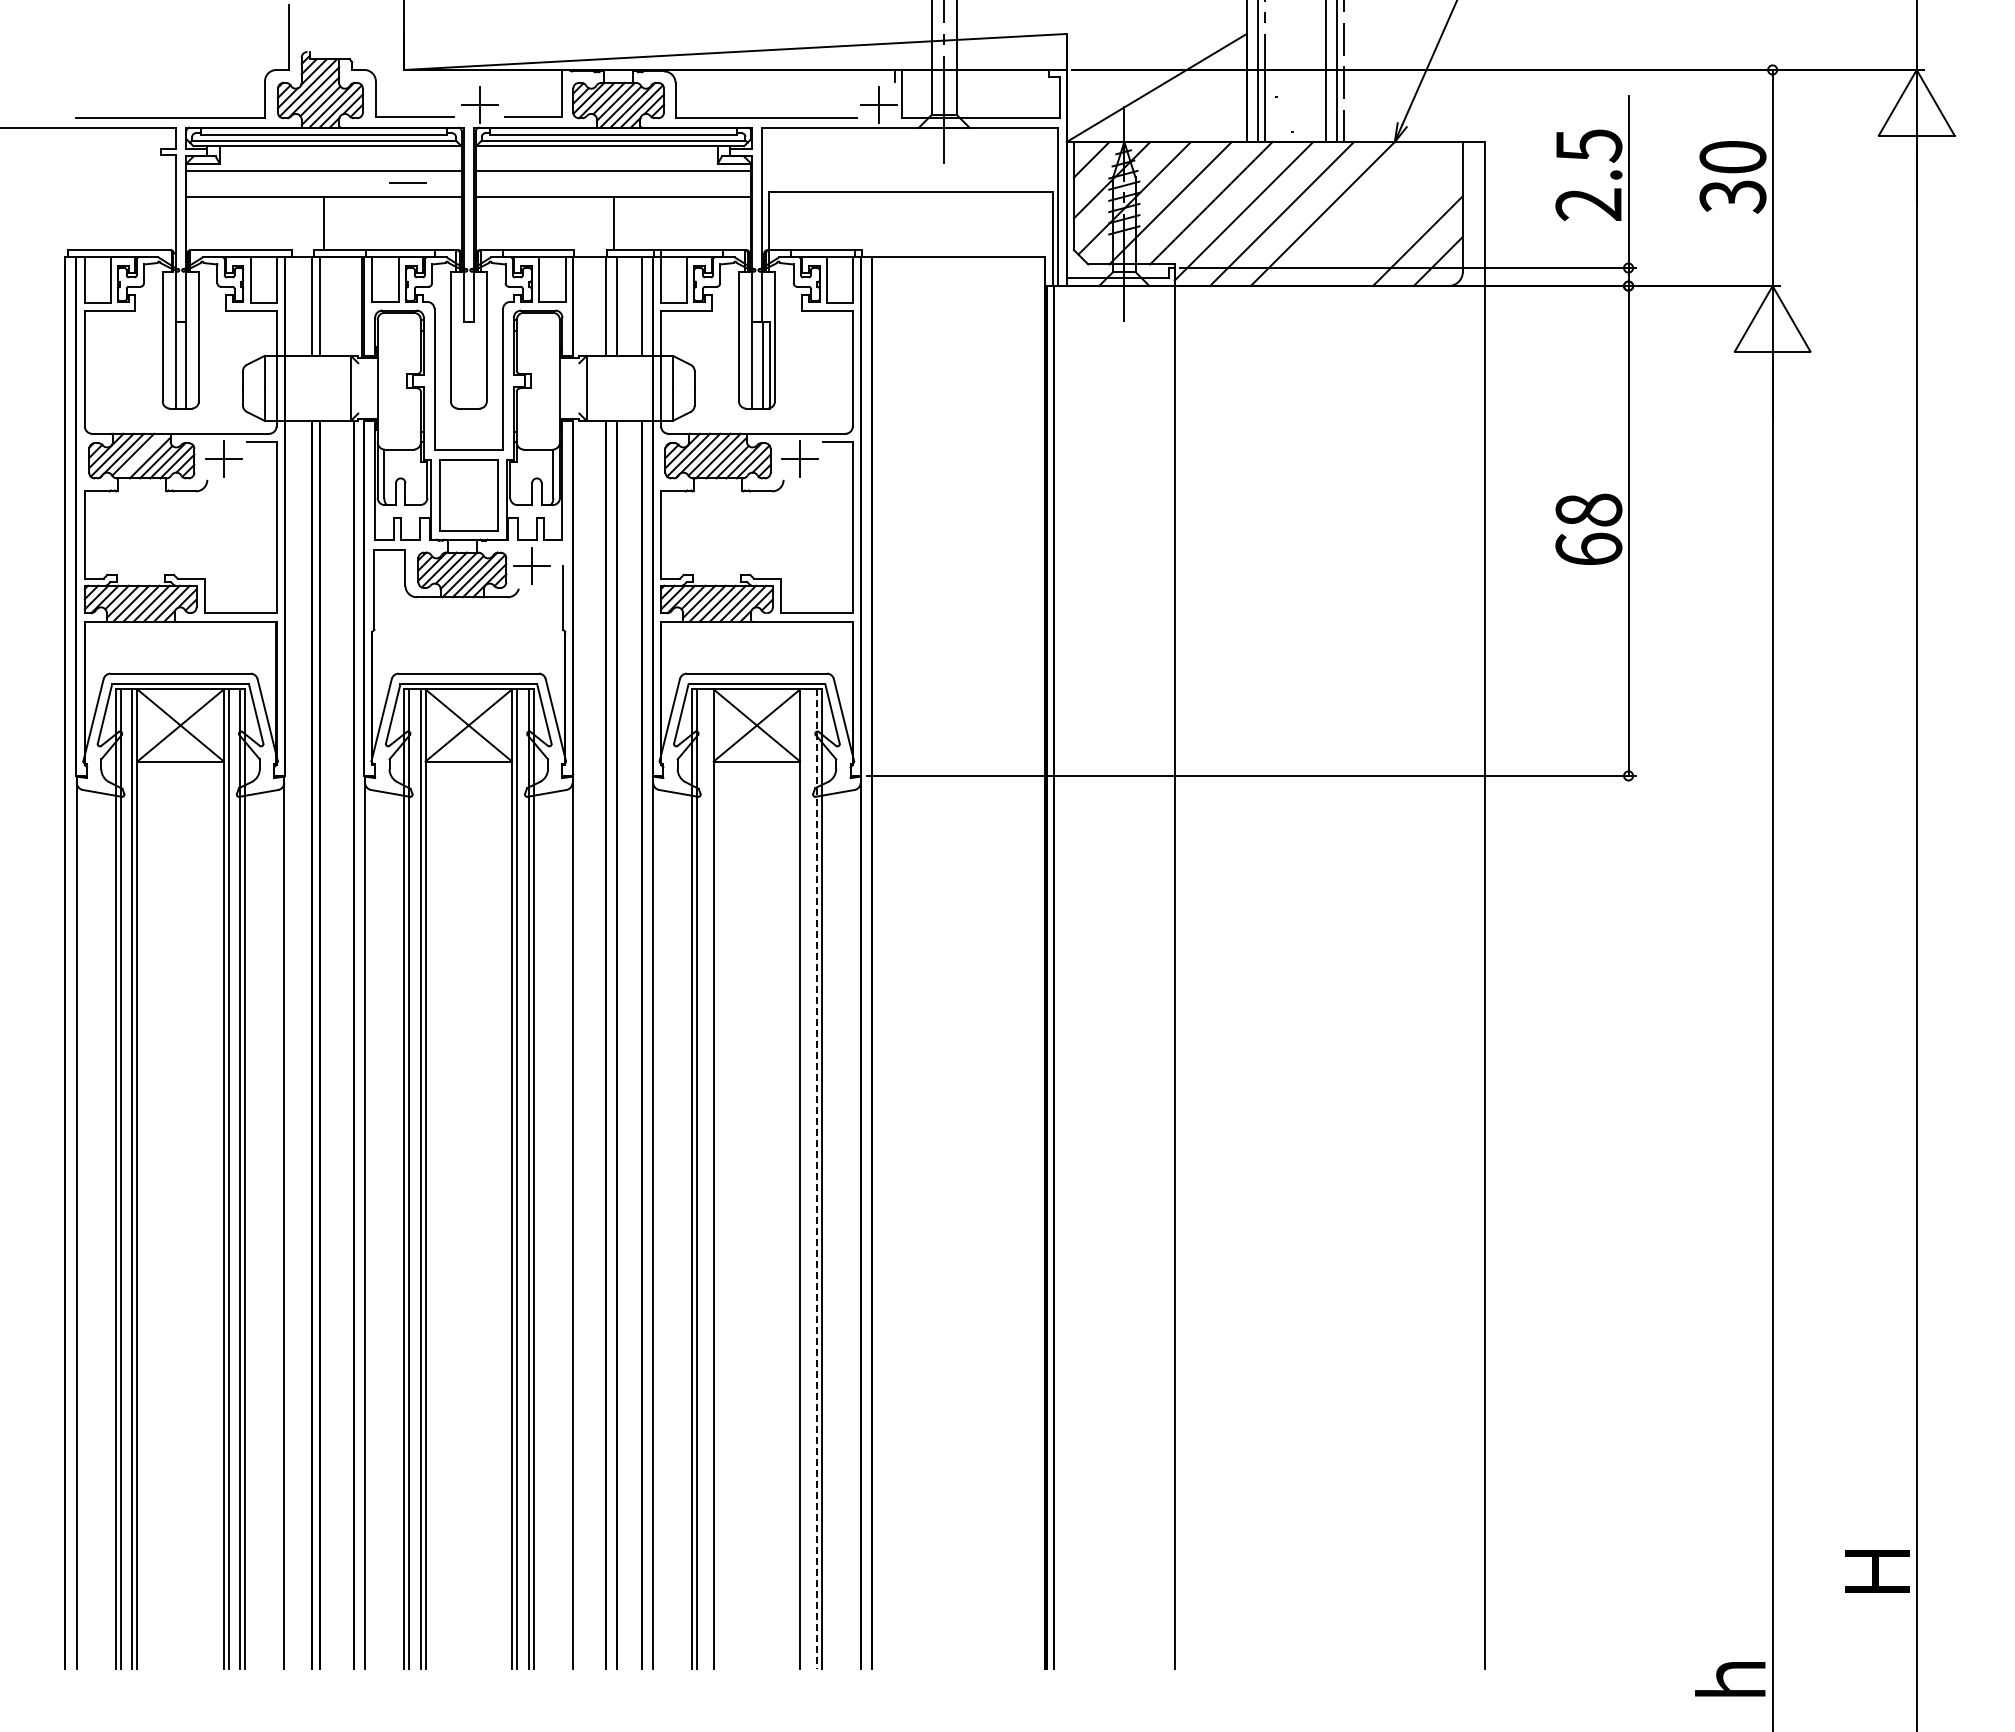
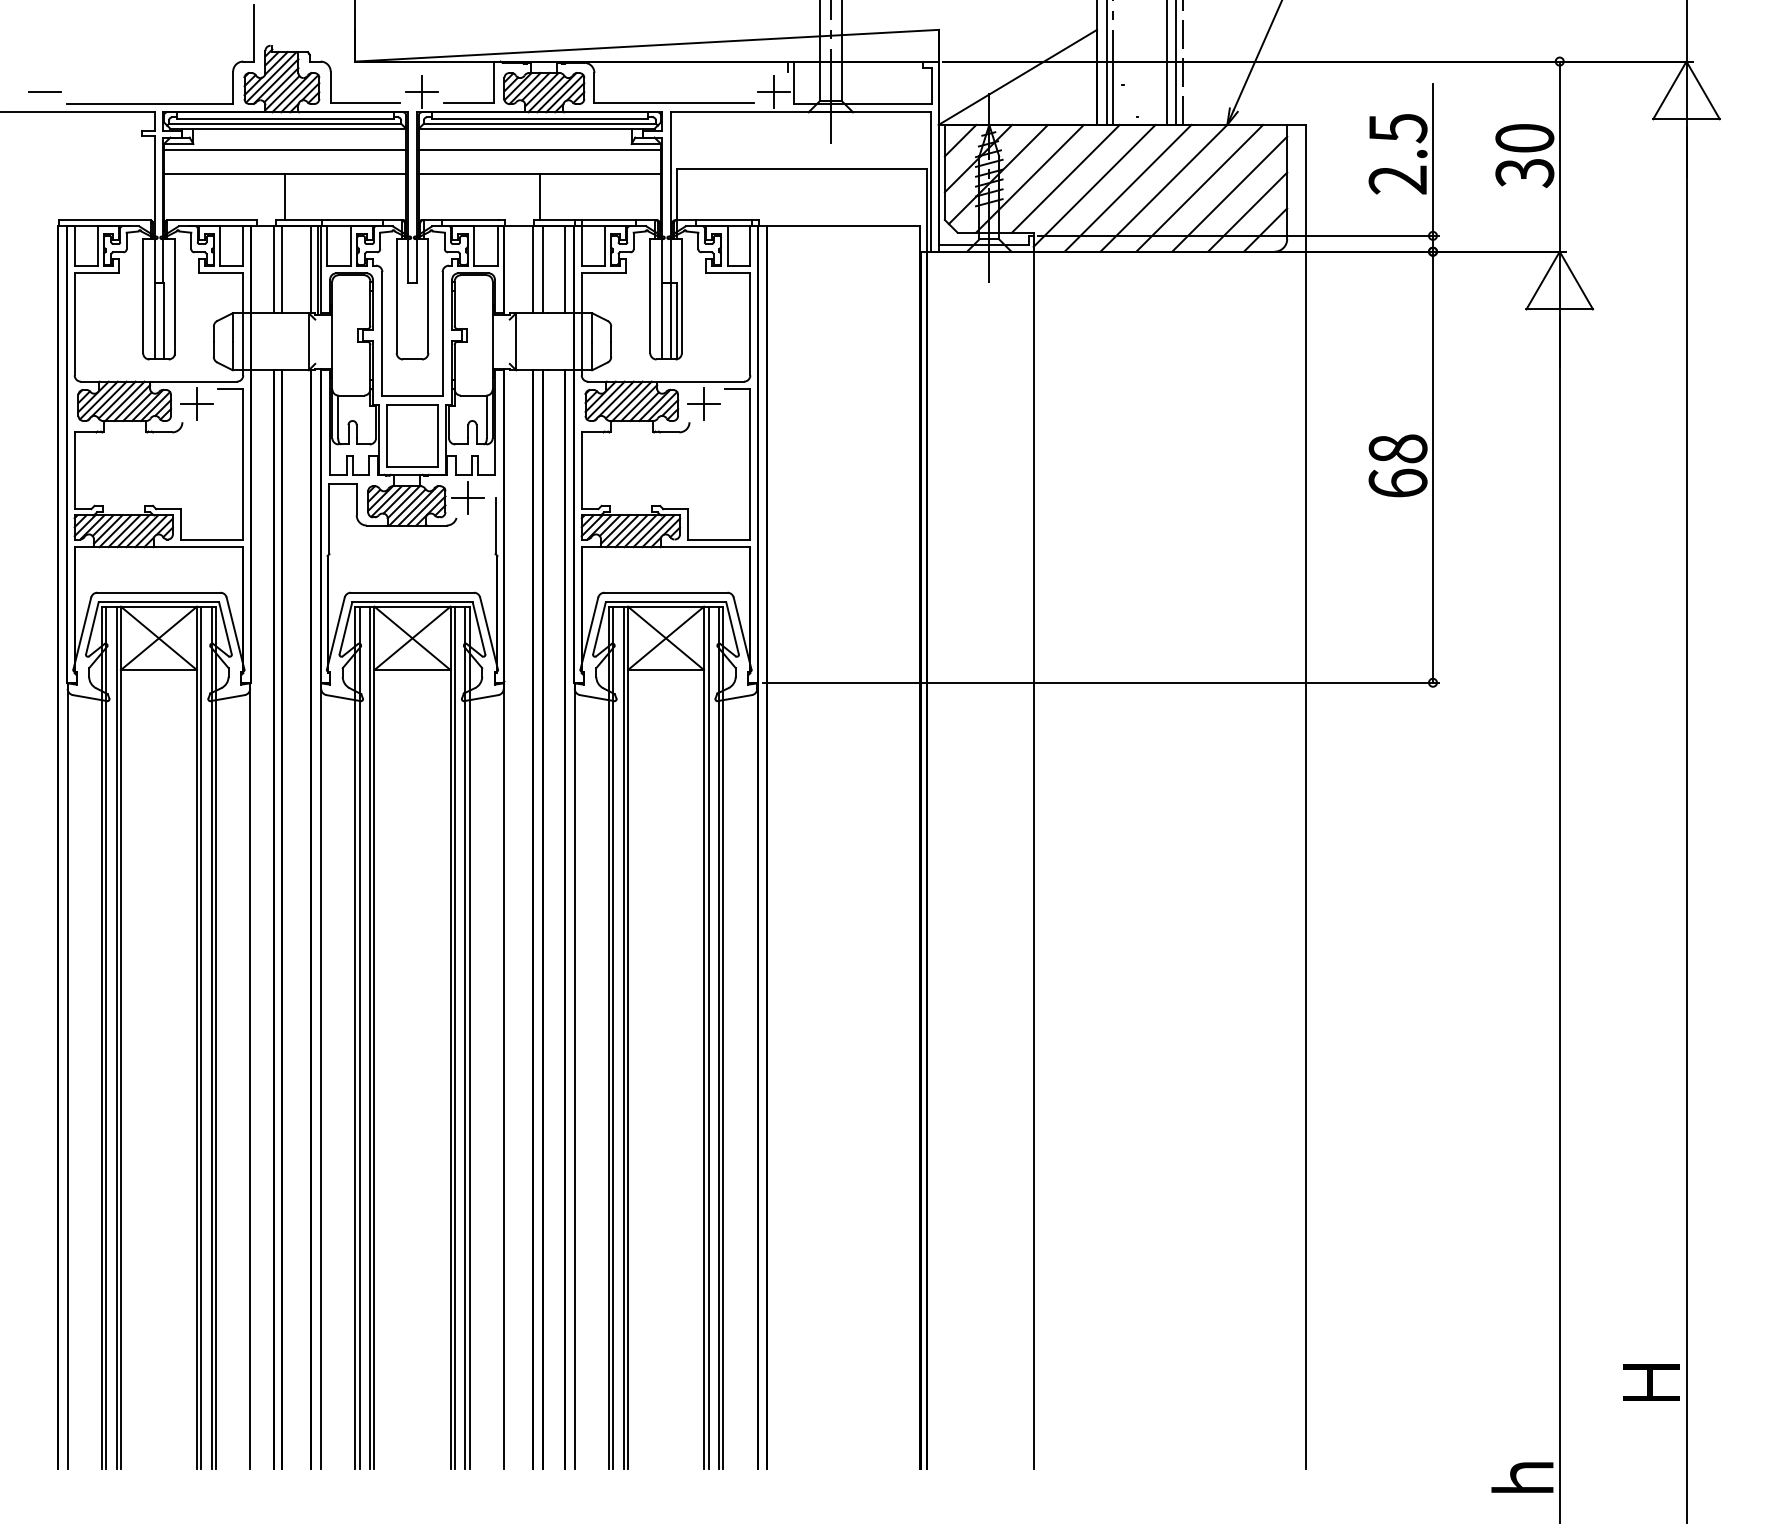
line: (407, 182) -> (44, 91), moved
line: (1363, 214) -> (1199, 188), added
line: (1397, 220) -> (1229, 194), added
line: (353, 306) -> (311, 269), added
line: (141, 455) -> (124, 400), added
line: (708, 1179) -> (623, 1037), added
line: (805, 1179) -> (708, 1037), added
line: (816, 1179) -> (718, 1037), dashed -> solid

